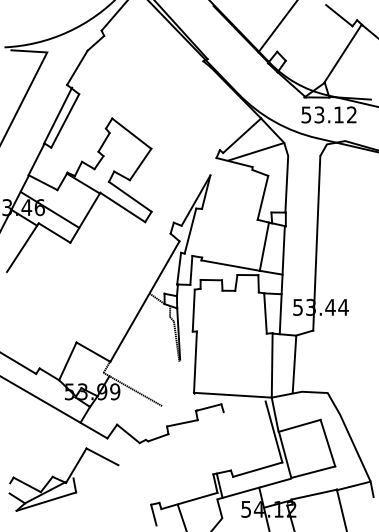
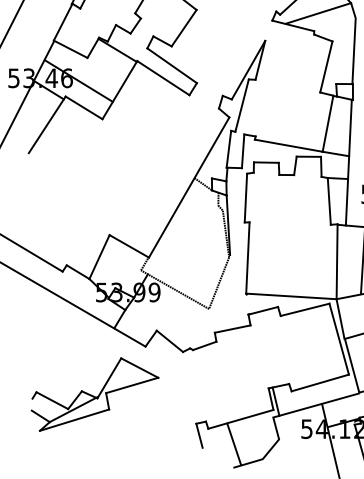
line: (170, 383) -> (218, 282), added
line: (244, 406) -> (304, 309), added
line: (95, 471) -> (131, 385), added

